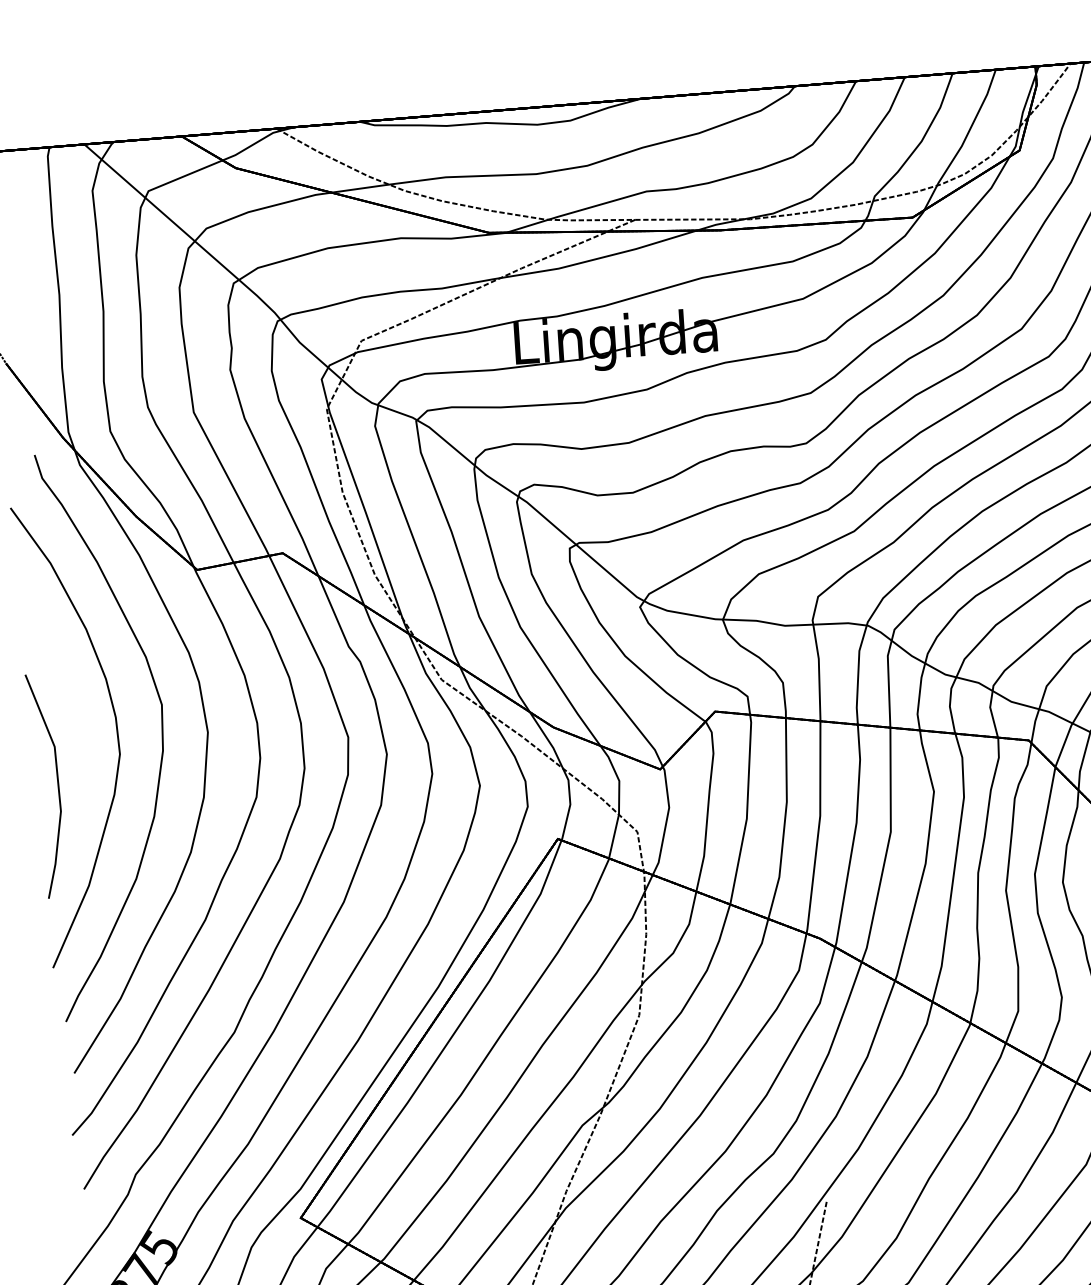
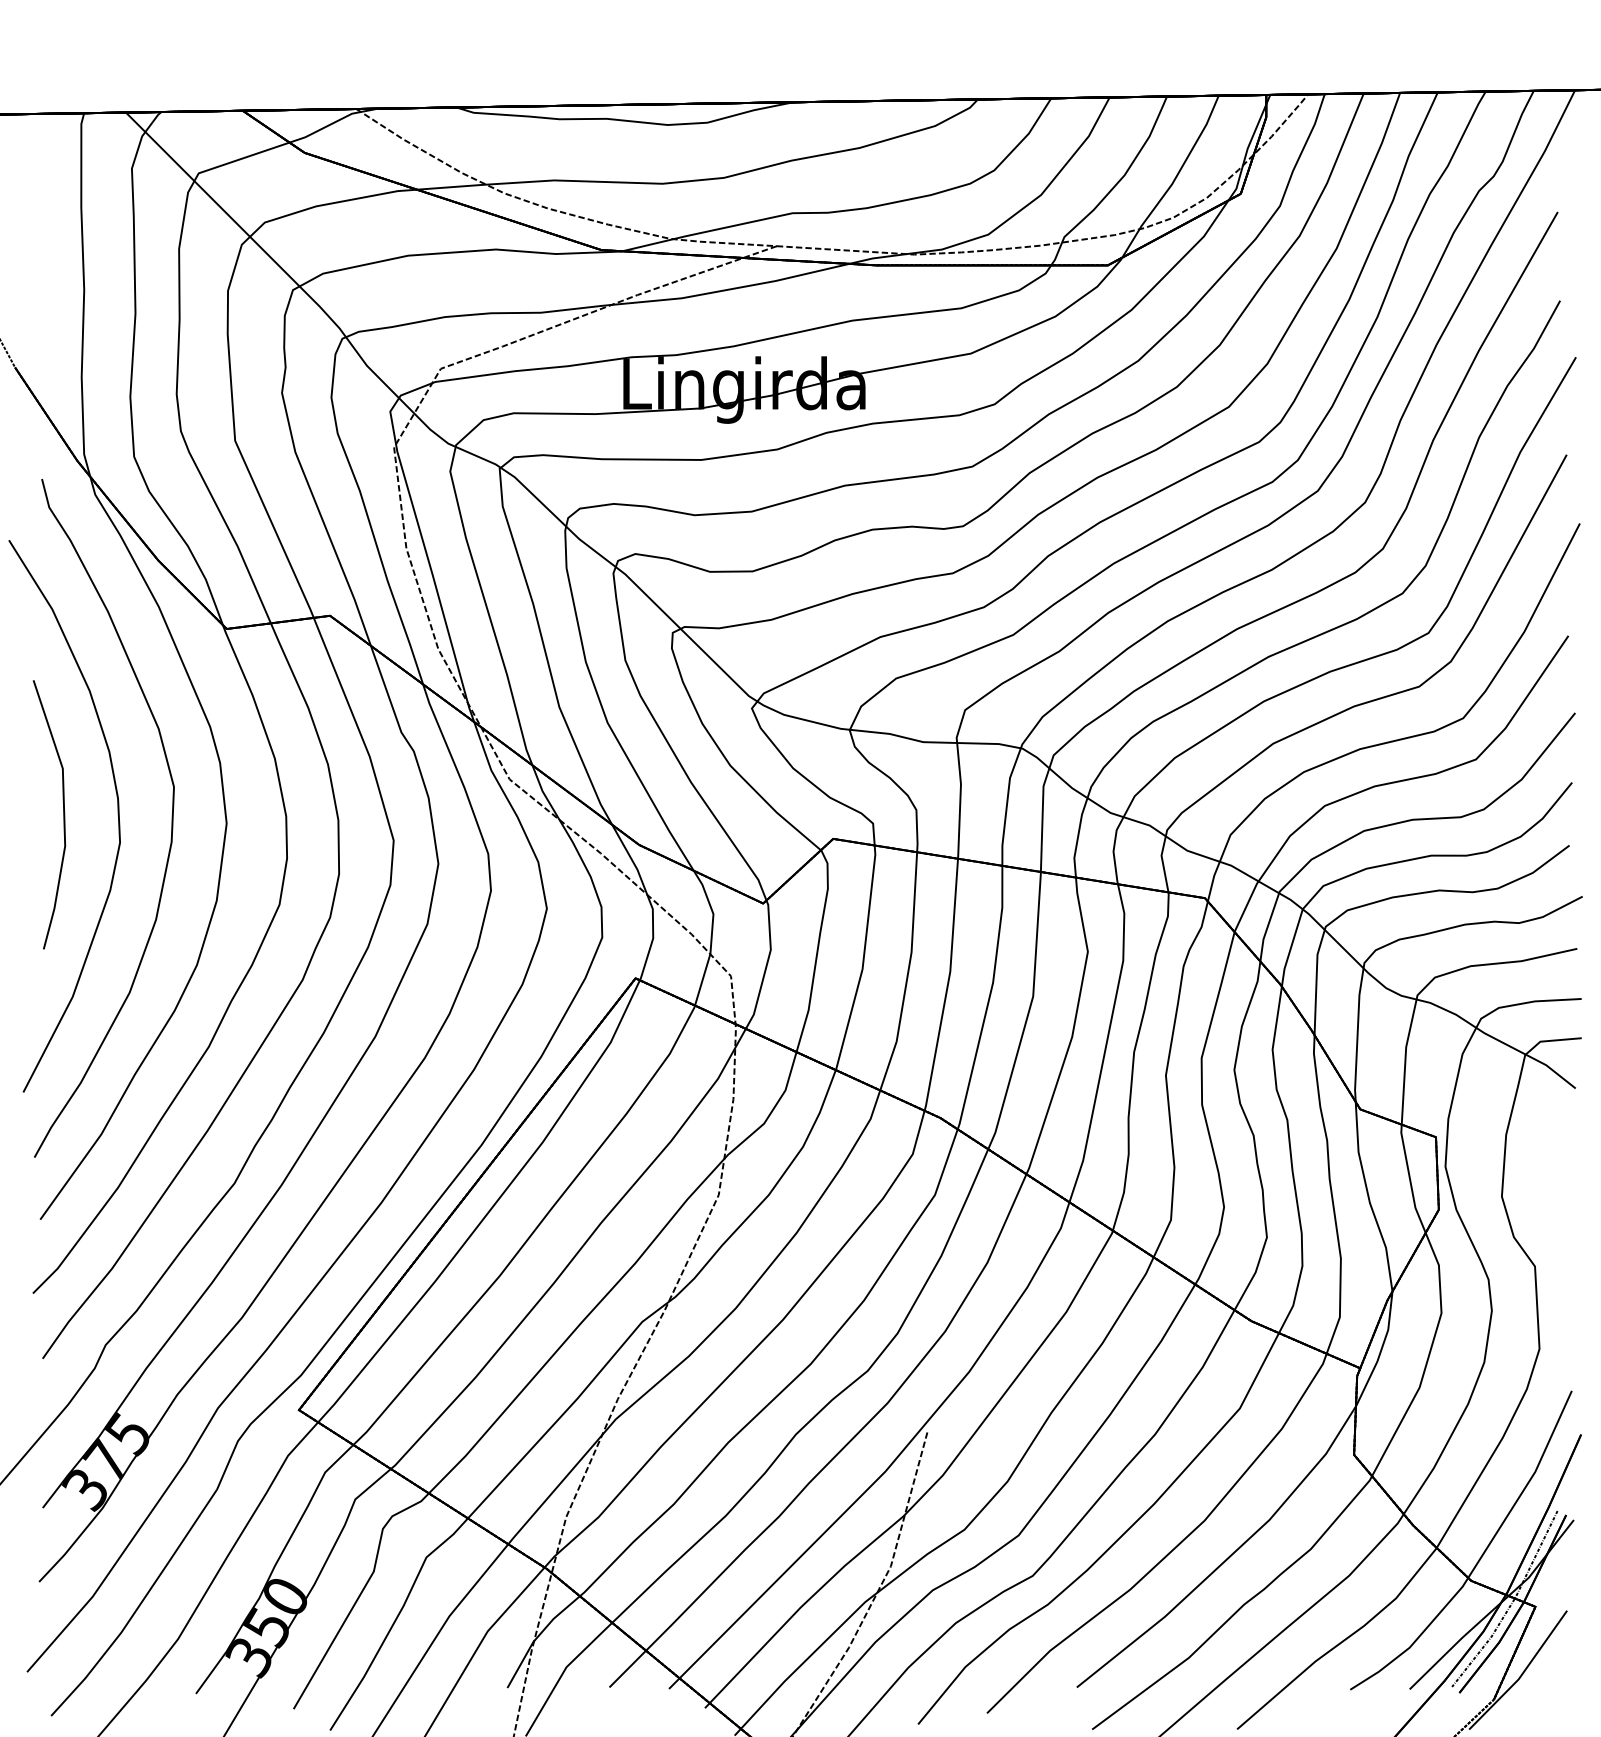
line: (57, 785) -> (63, 814), moved

